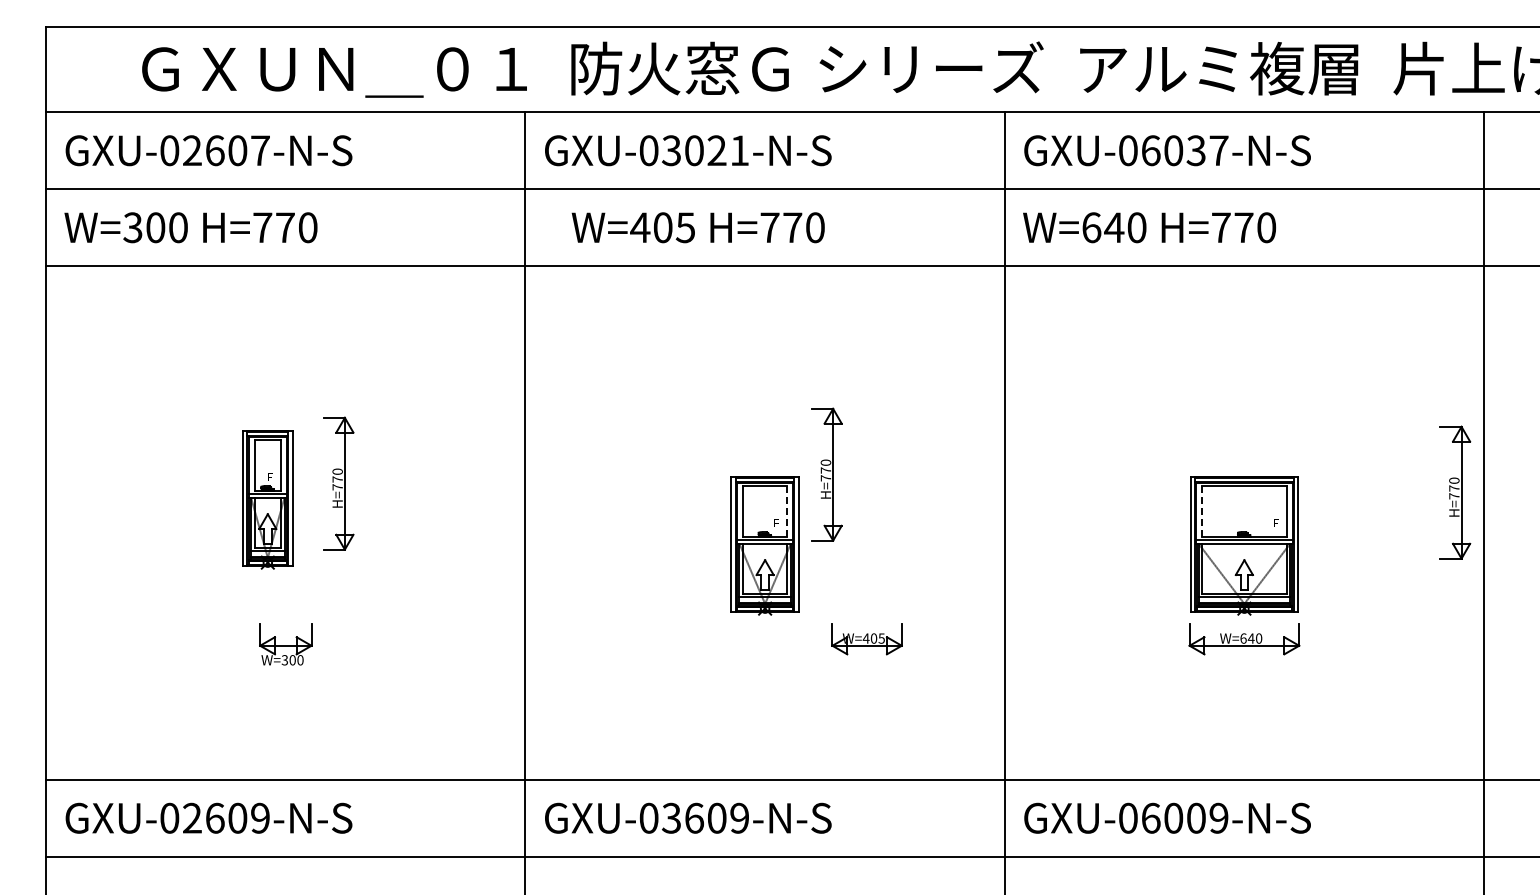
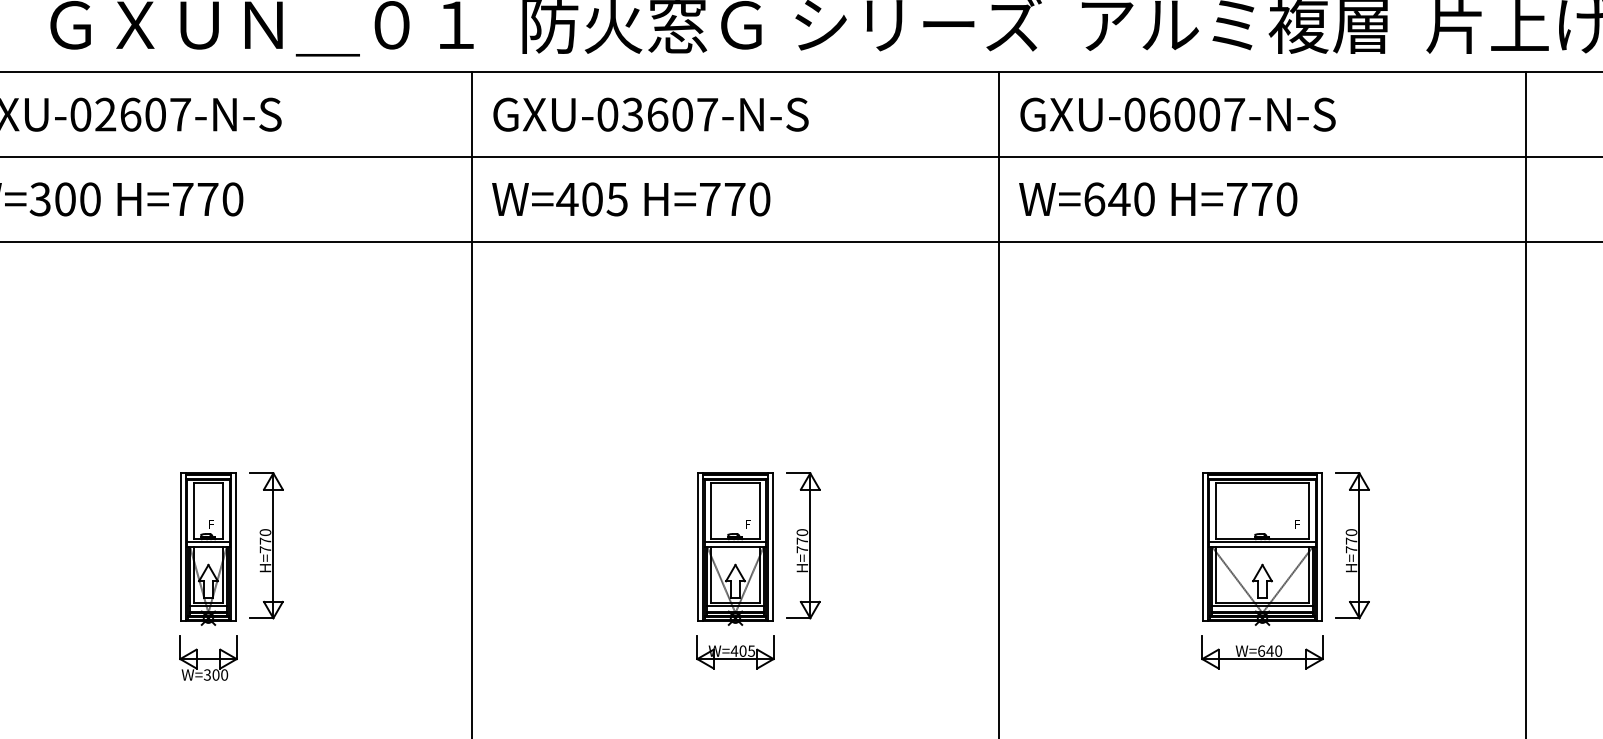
text: (717, 150) -> (683, 114), GXU-03021-N-S -> GXU-03607-N-S
text: (1195, 150) -> (1208, 114), GXU-06037-N-S -> GXU-06007-N-S
text: (697, 227) -> (630, 199), moved
part: (826, 474) -> (802, 545), moved
part: (338, 483) -> (266, 545), moved
part: (1455, 492) -> (1352, 545), moved
part: (267, 499) -> (208, 548), moved
line: (787, 511) -> (760, 511), dashed -> solid
line: (1202, 511) -> (1216, 511), dashed -> solid
part: (866, 639) -> (734, 652), moved

